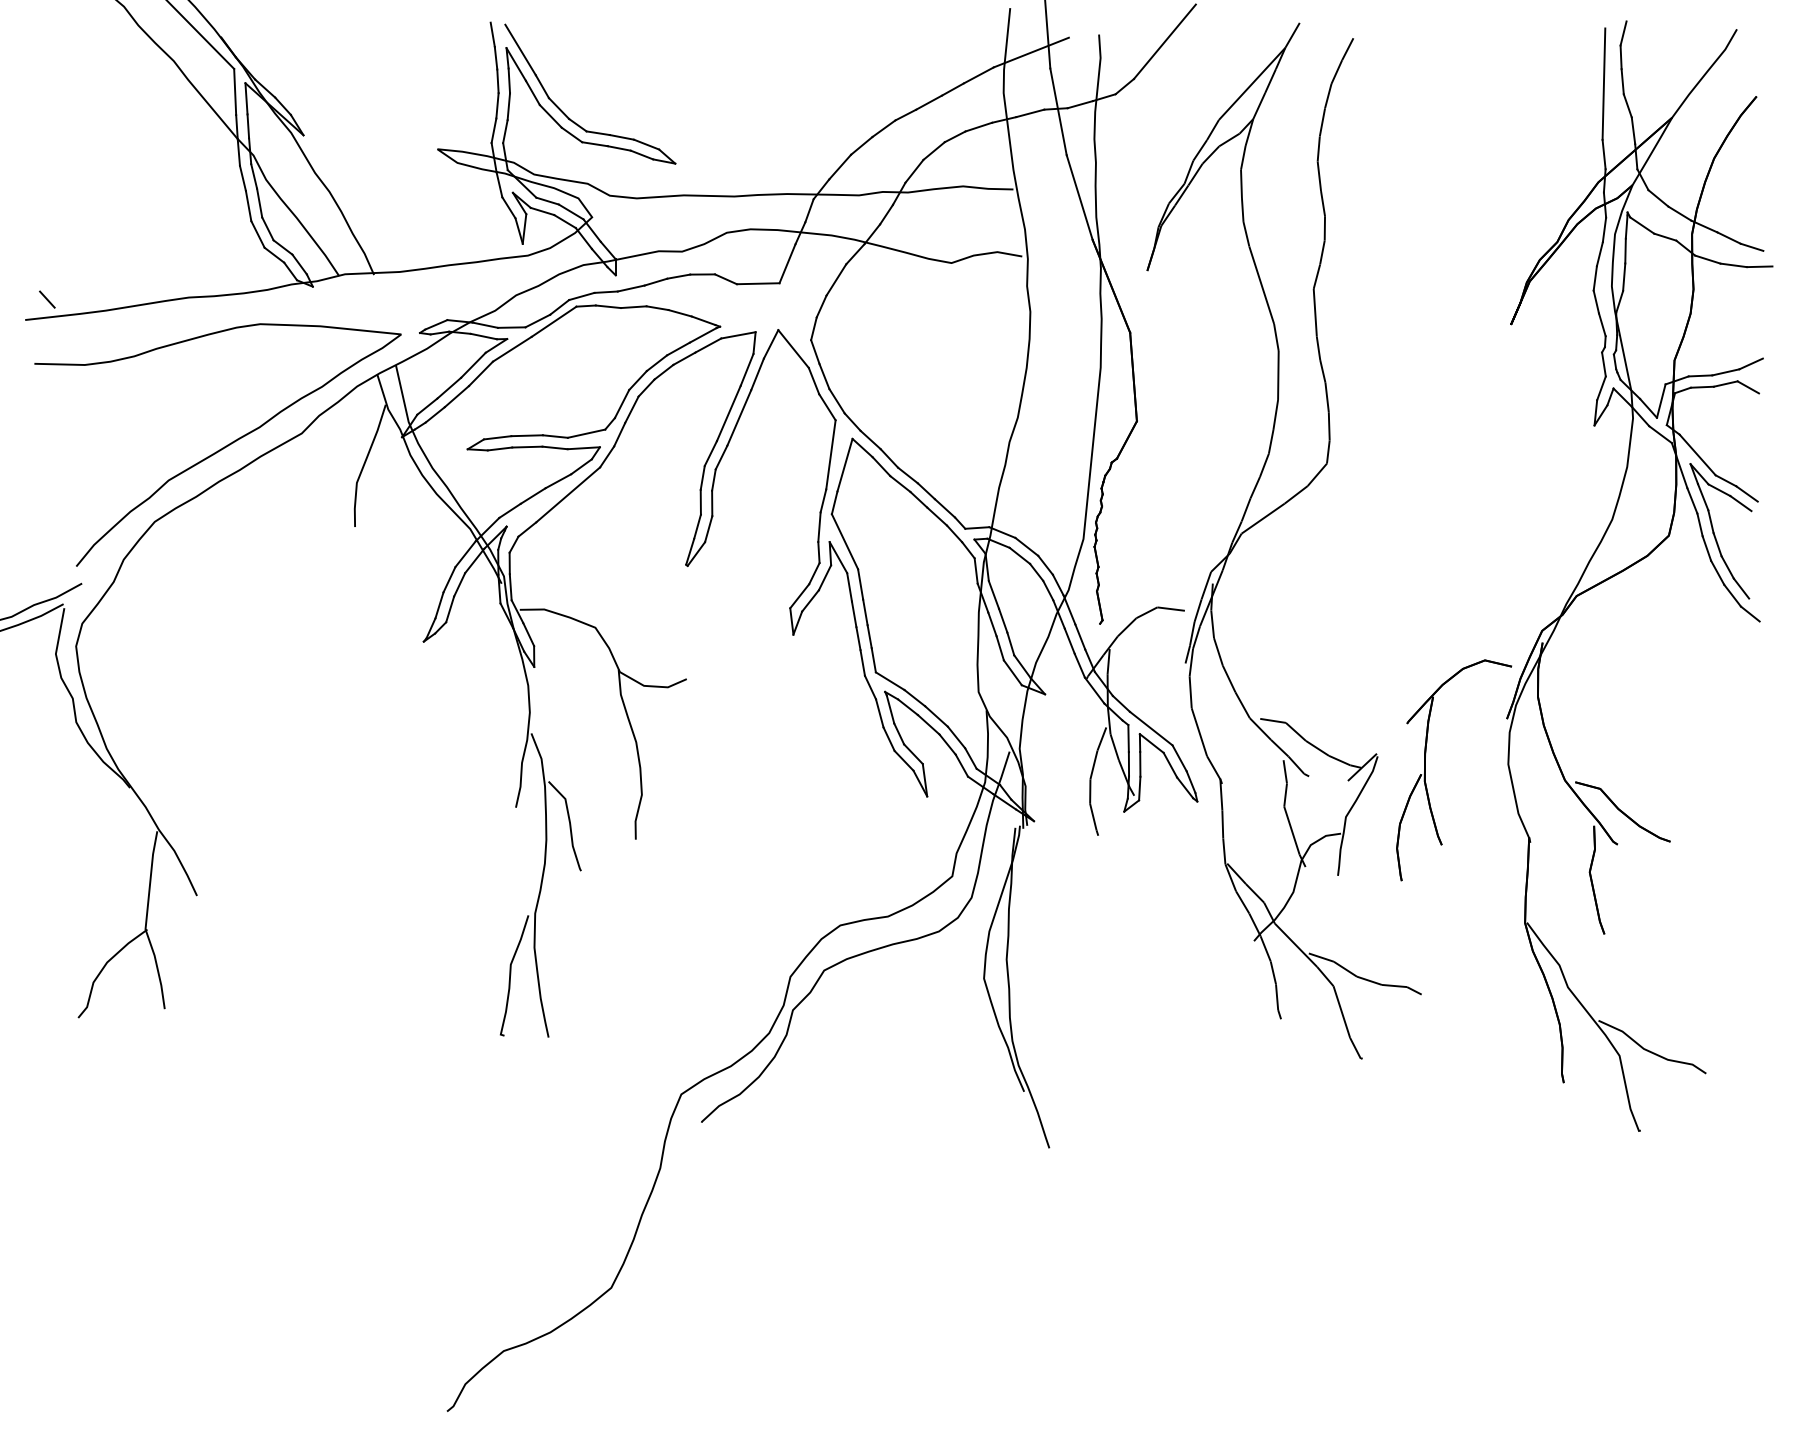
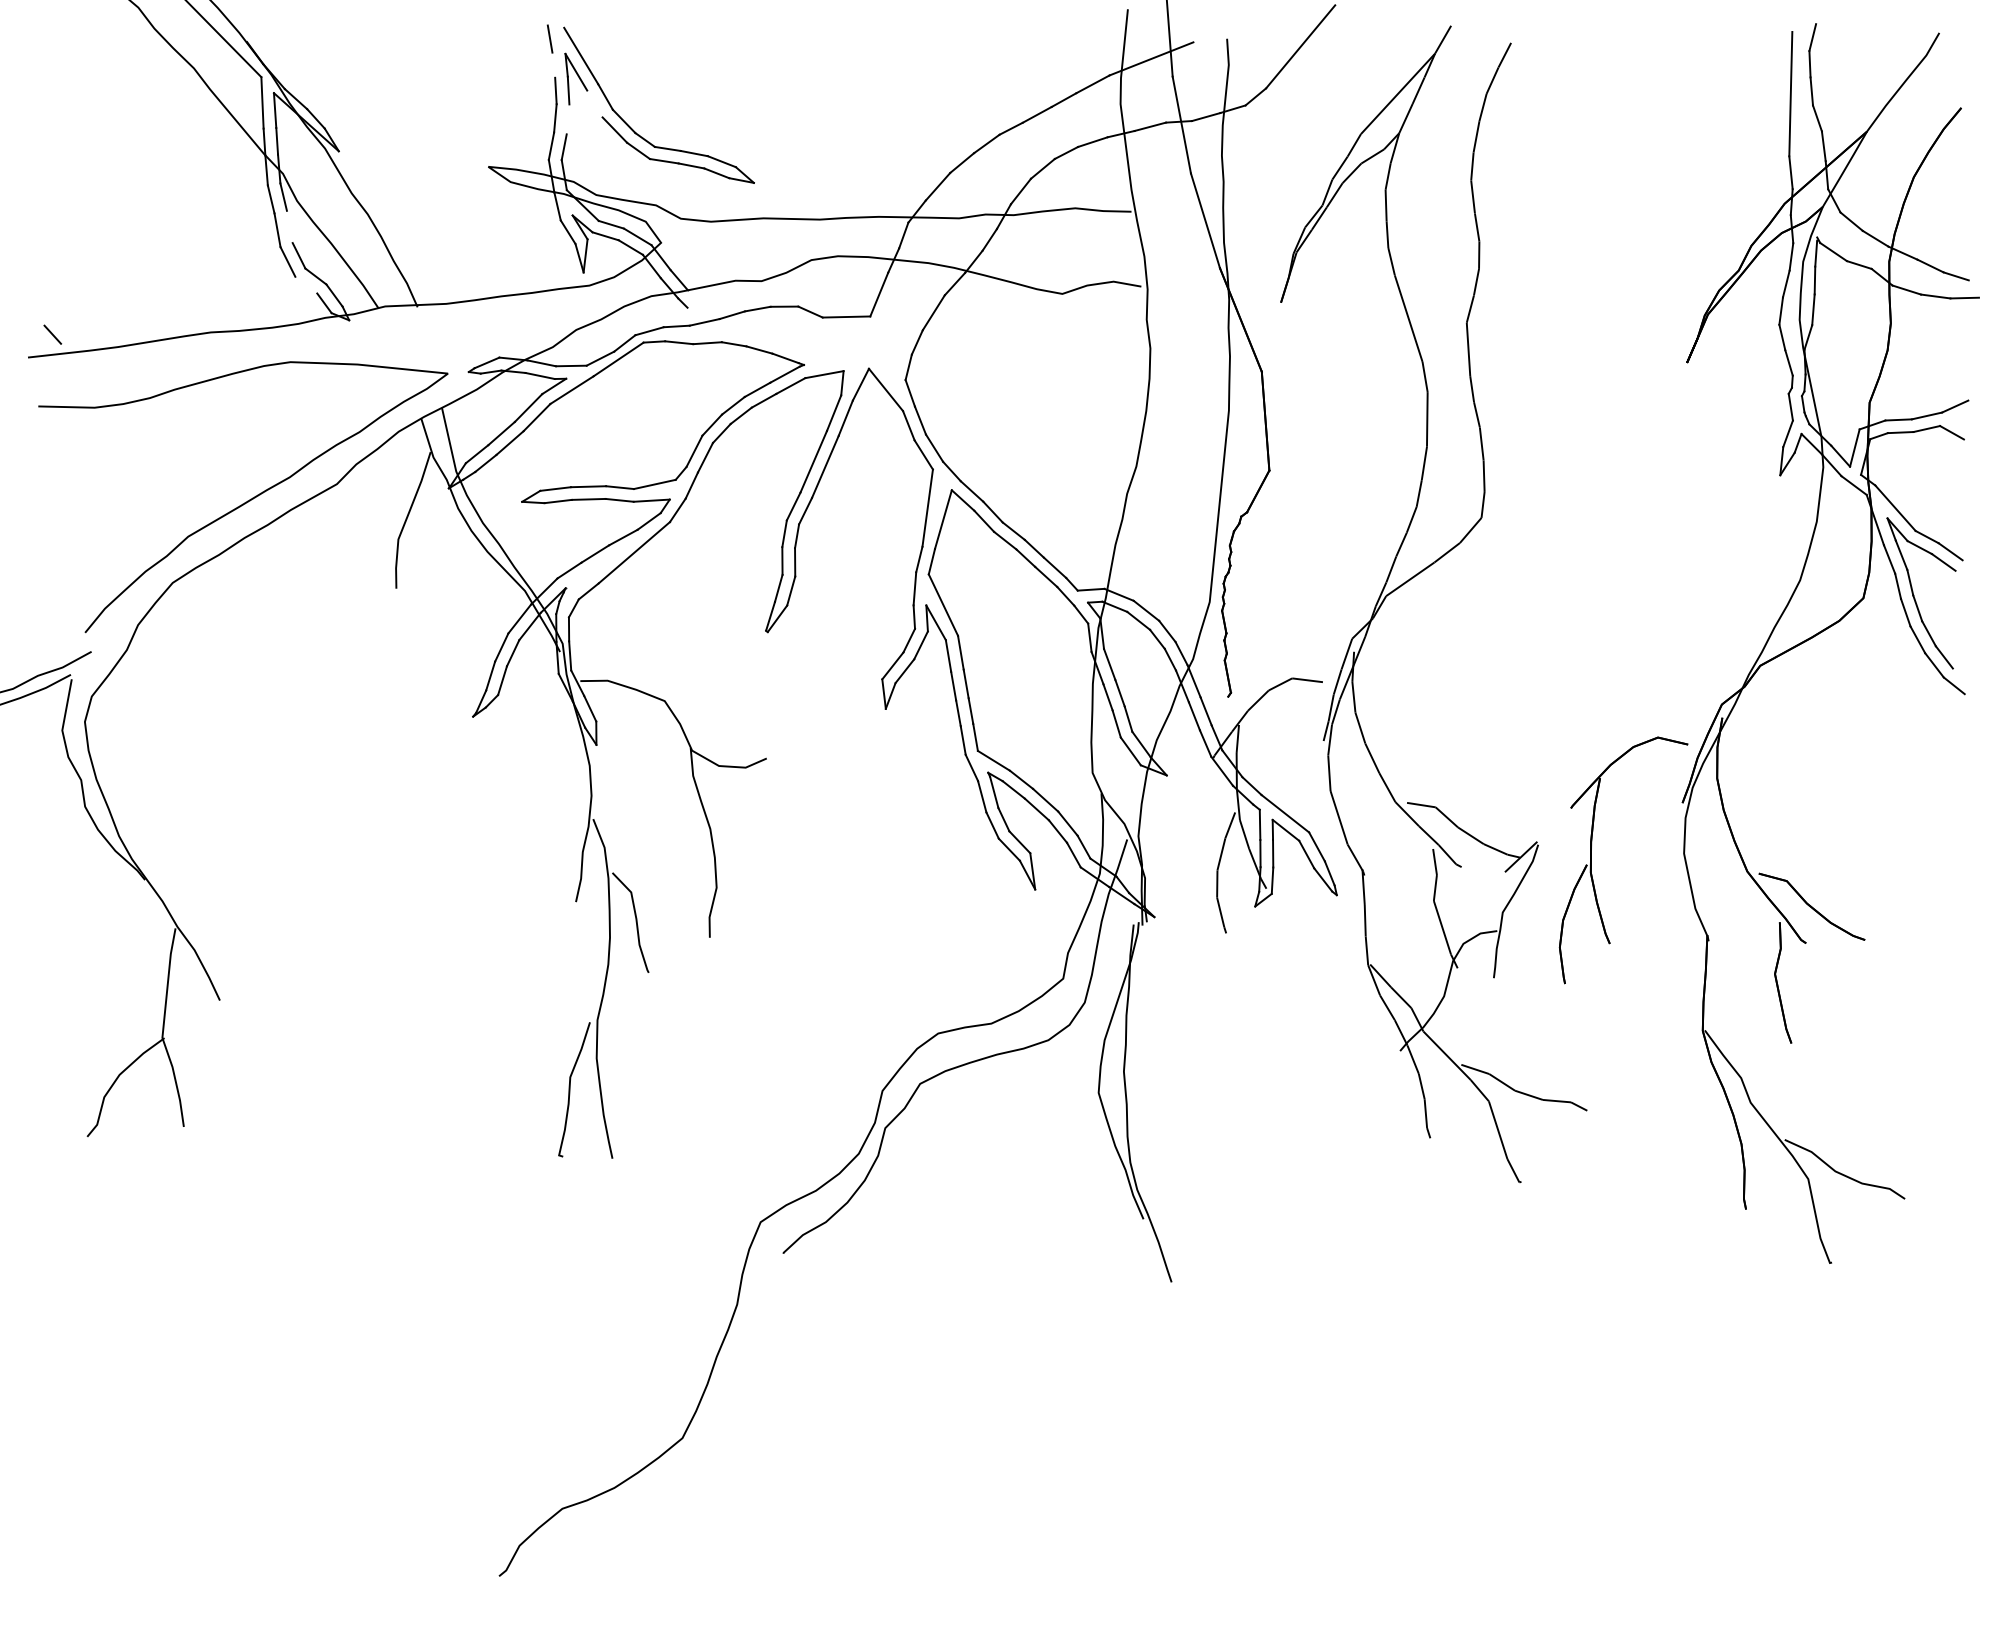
line: (495, 57) -> (553, 64), removed
line: (532, 92) -> (594, 103), removed
line: (508, 106) -> (567, 119), removed
line: (259, 202) -> (289, 226), removed
line: (274, 254) -> (306, 284), removed

